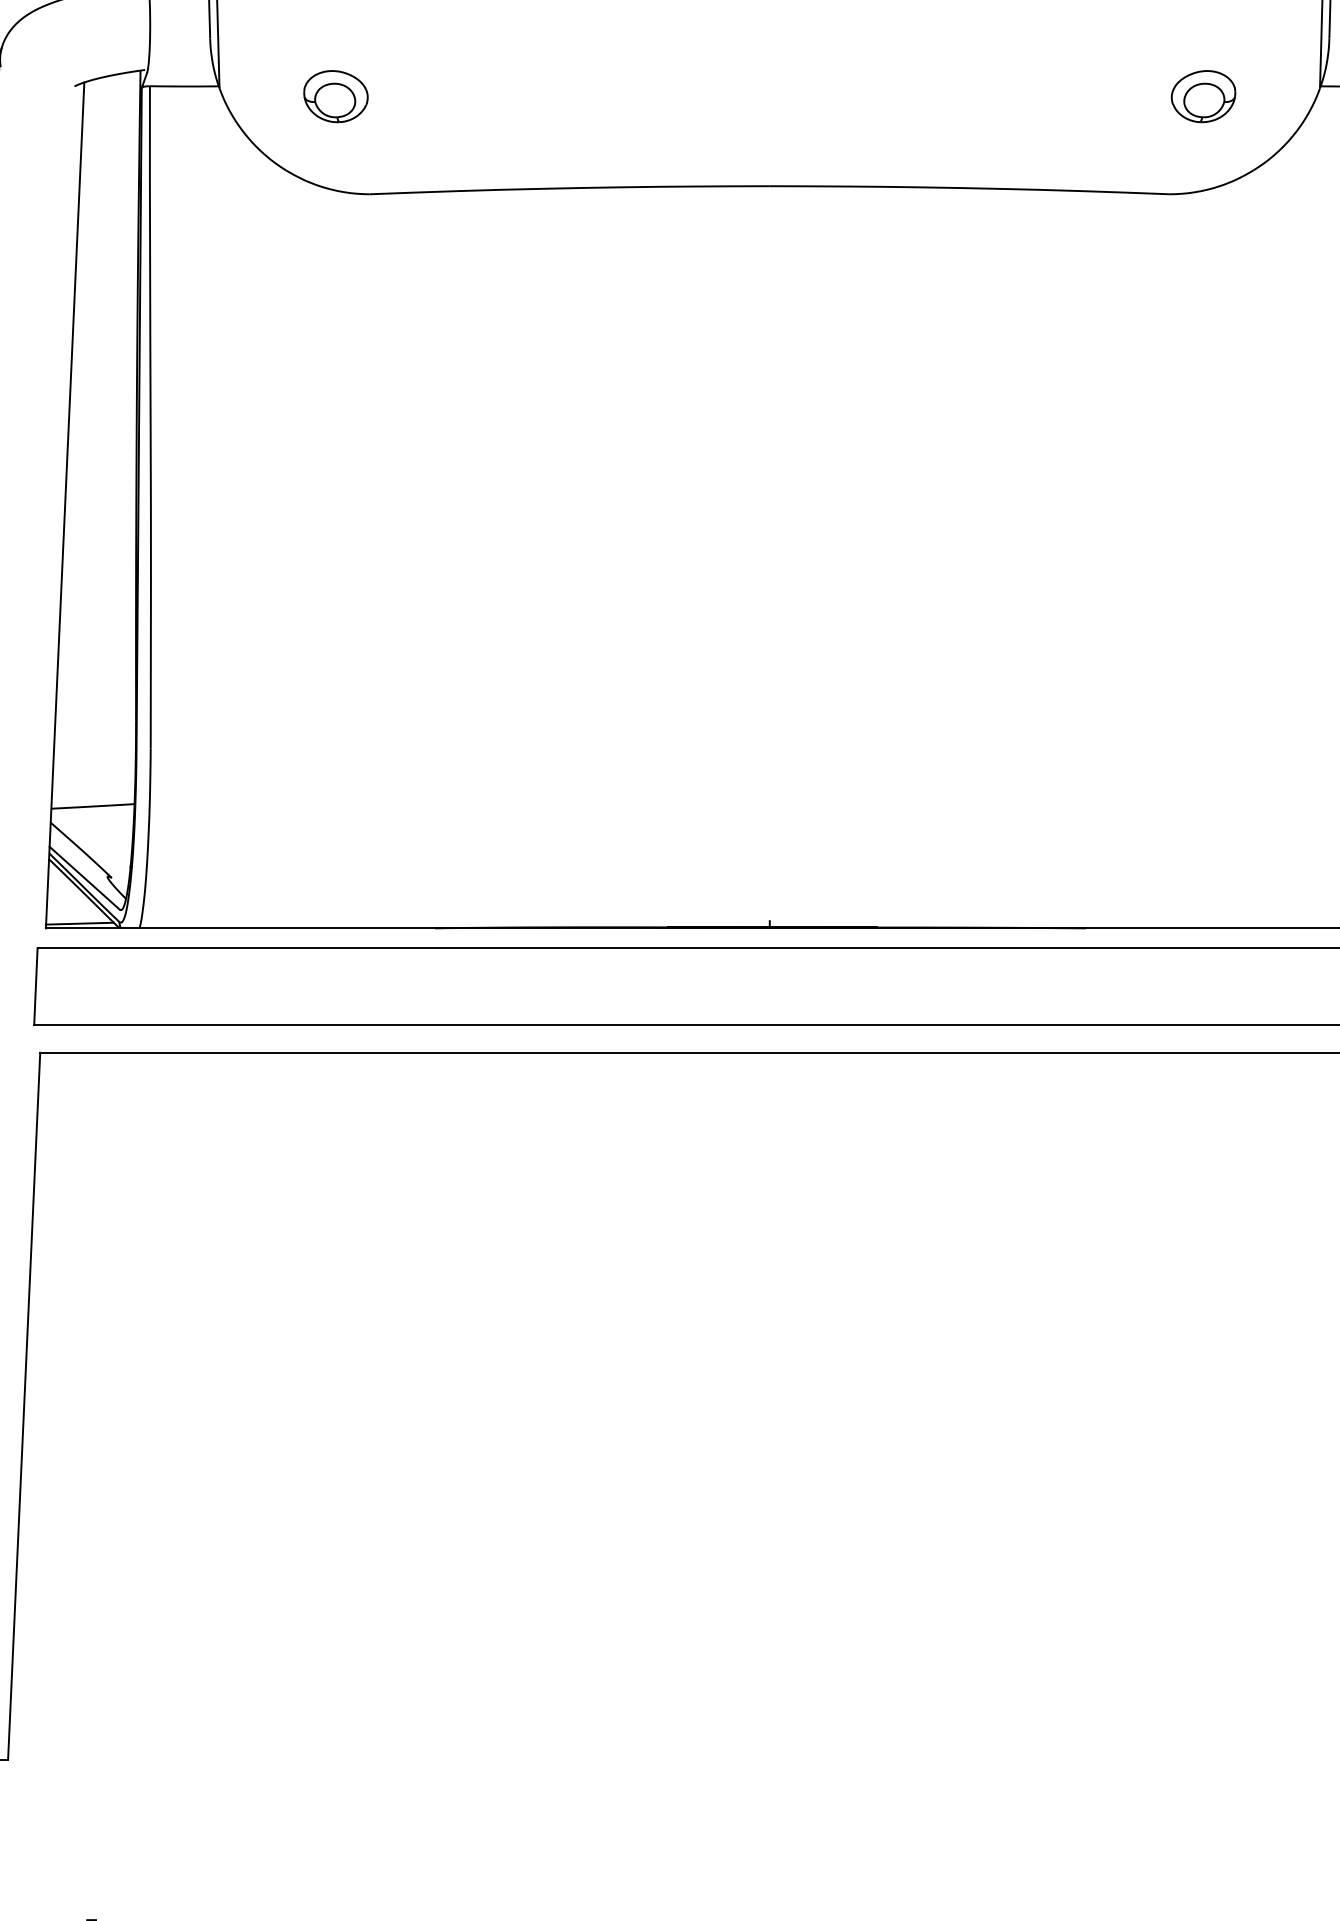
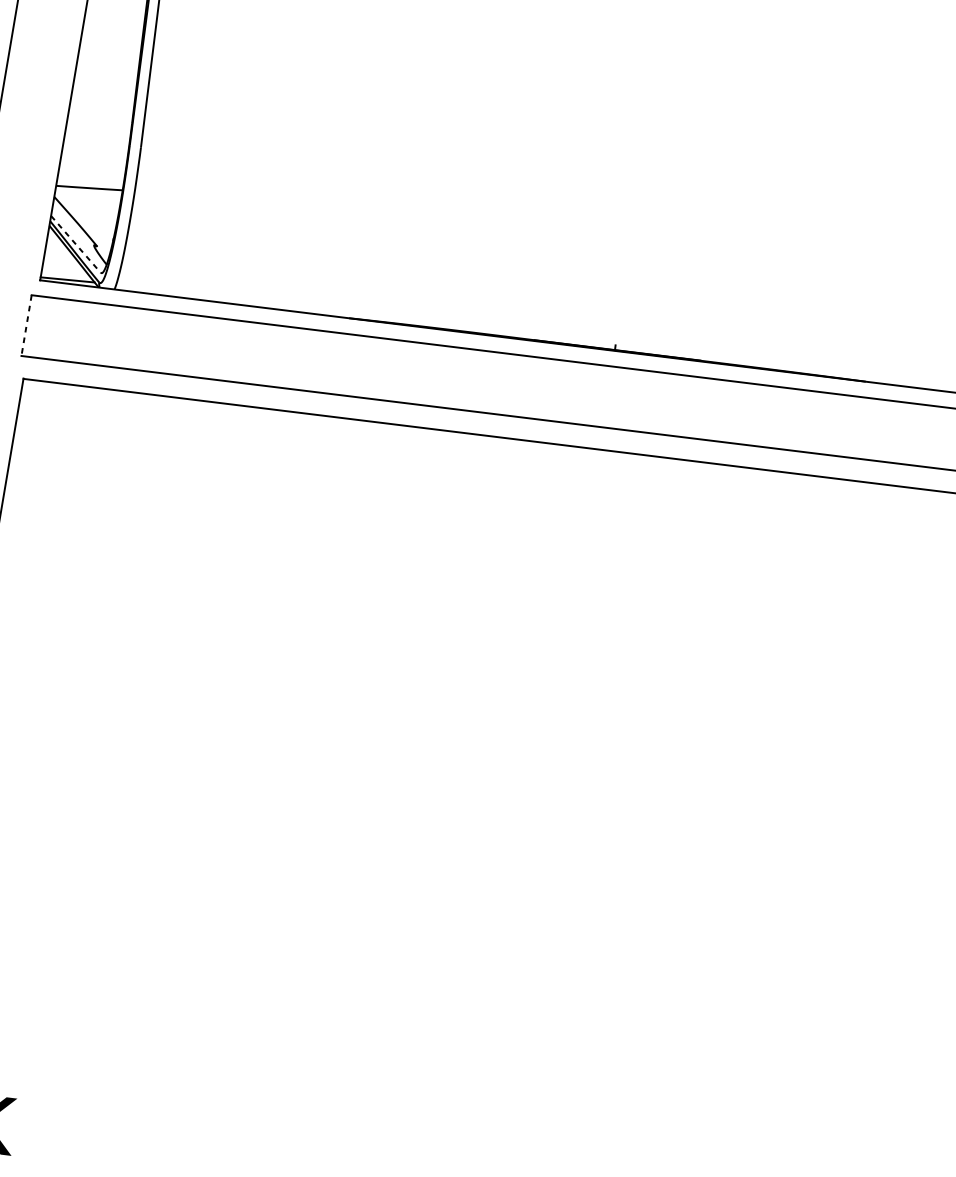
line: (85, 878) -> (76, 244), solid -> dashed
line: (35, 986) -> (26, 325), solid -> dashed

